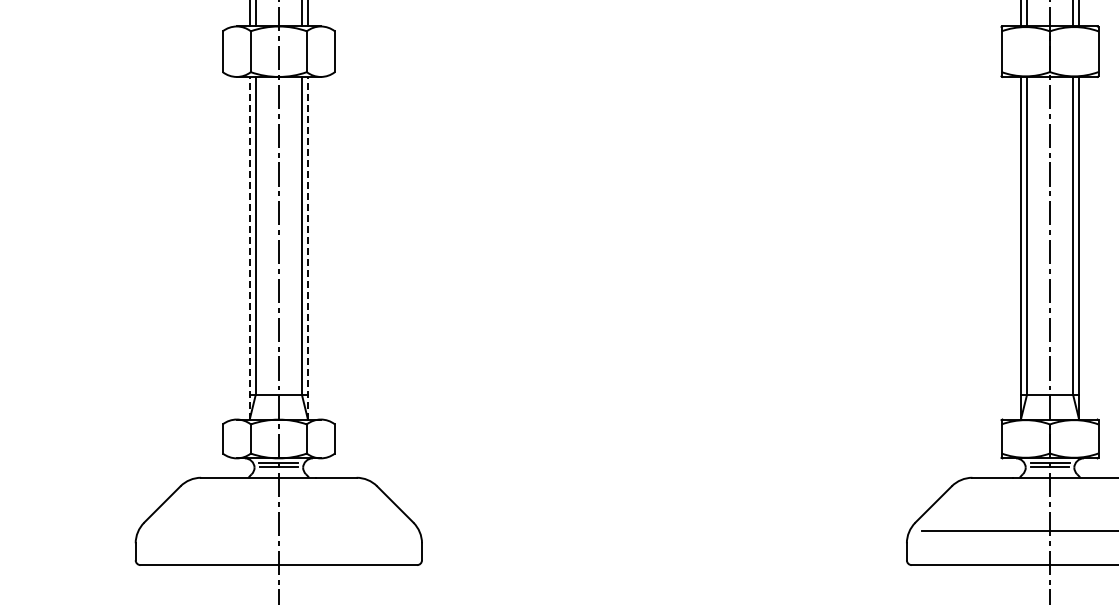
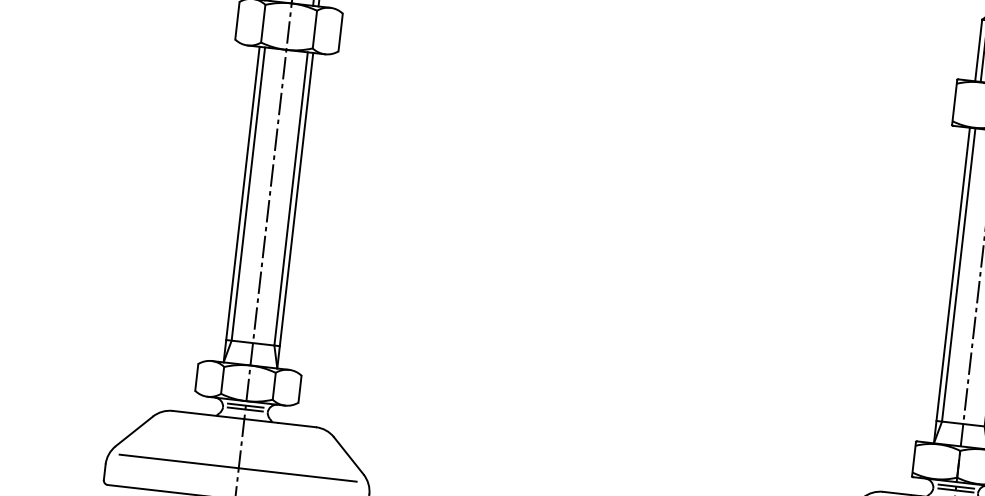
line: (249, 247) -> (241, 203), dashed -> solid
line: (307, 247) -> (294, 209), dashed -> solid
line: (277, 531) -> (237, 468), added

